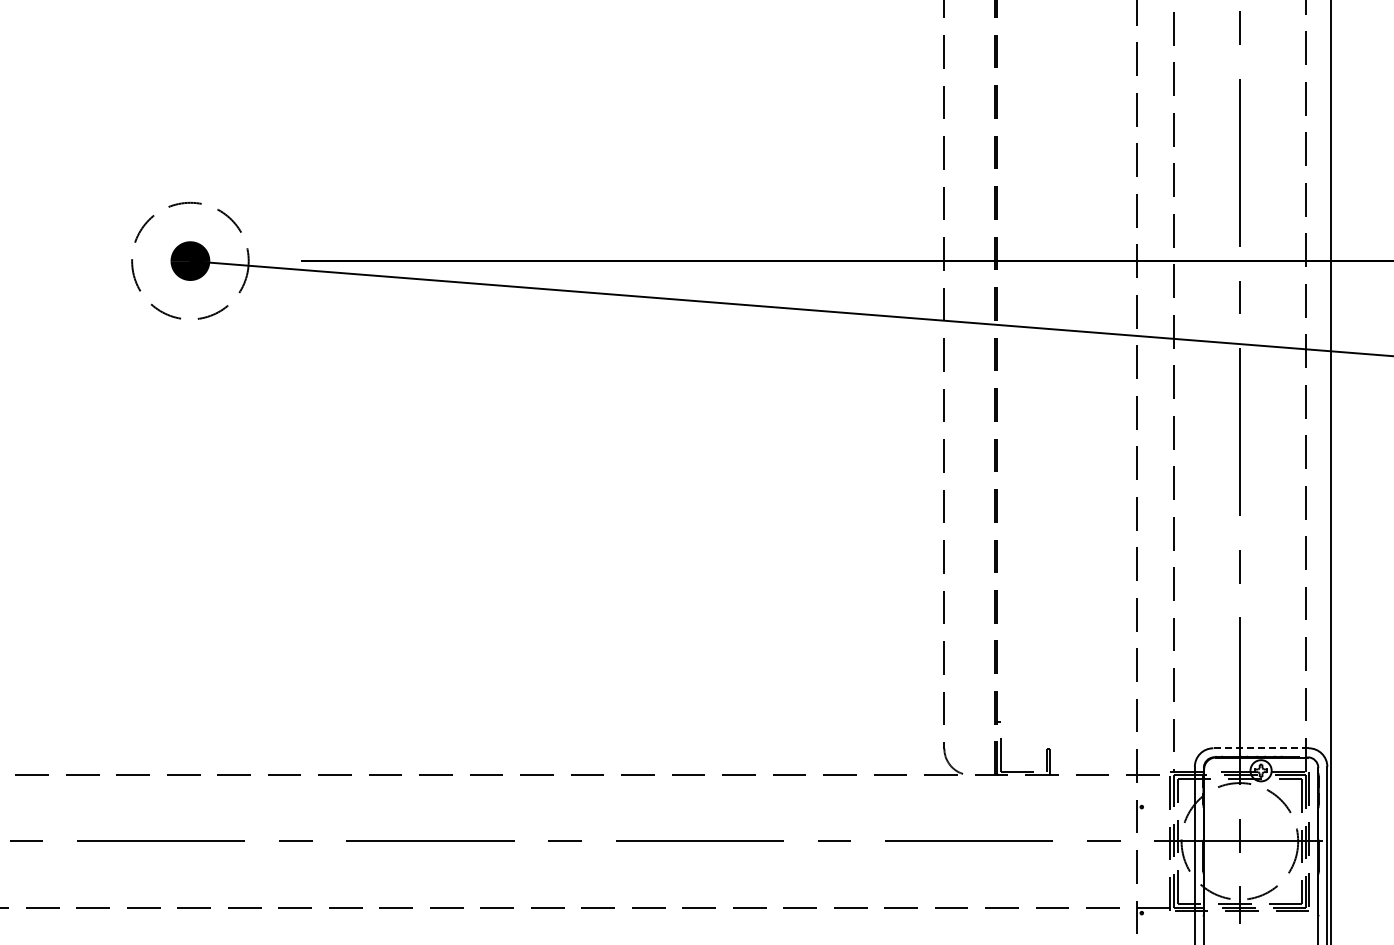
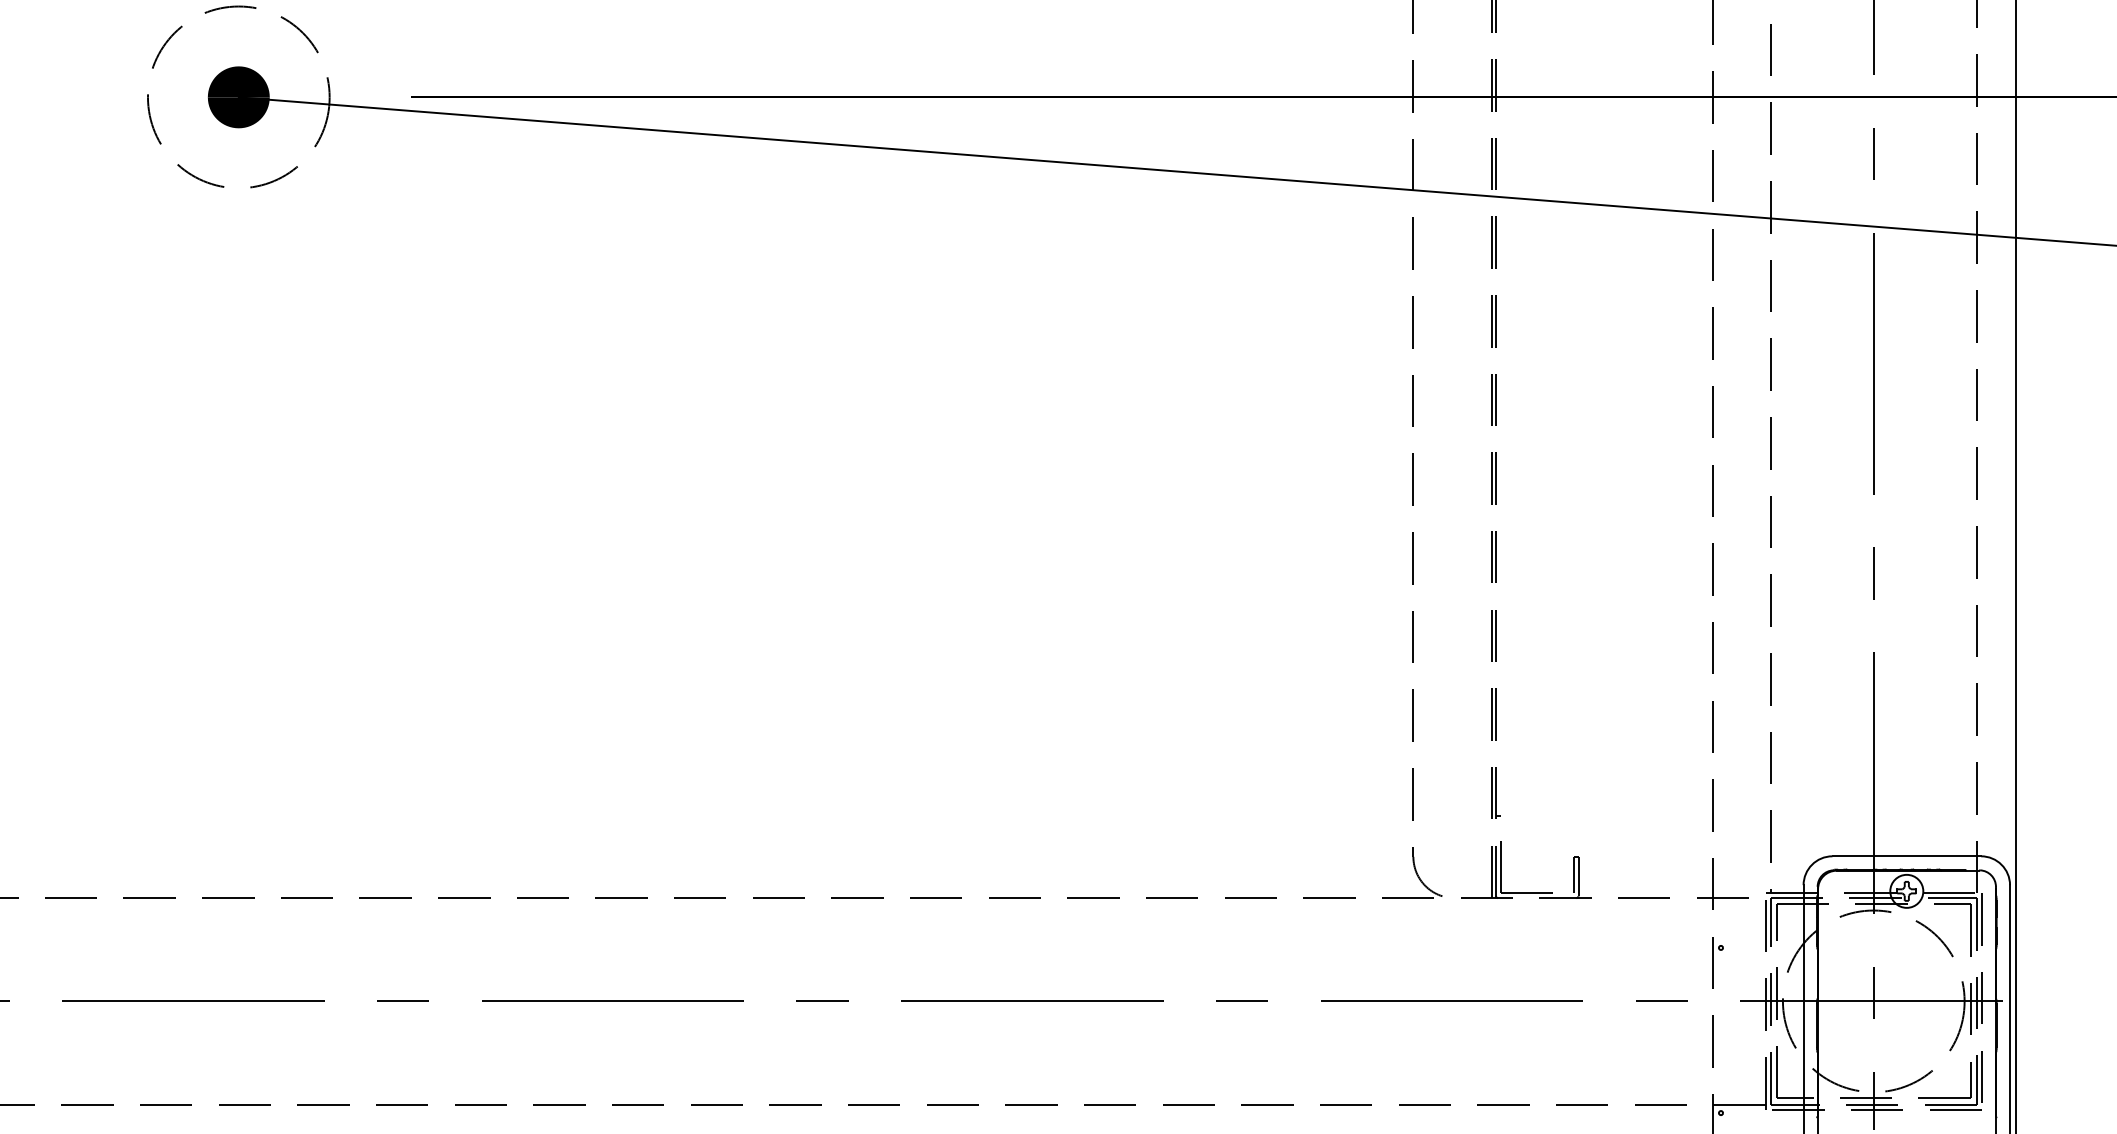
line: (1261, 748) -> (1907, 856), dashed -> solid

